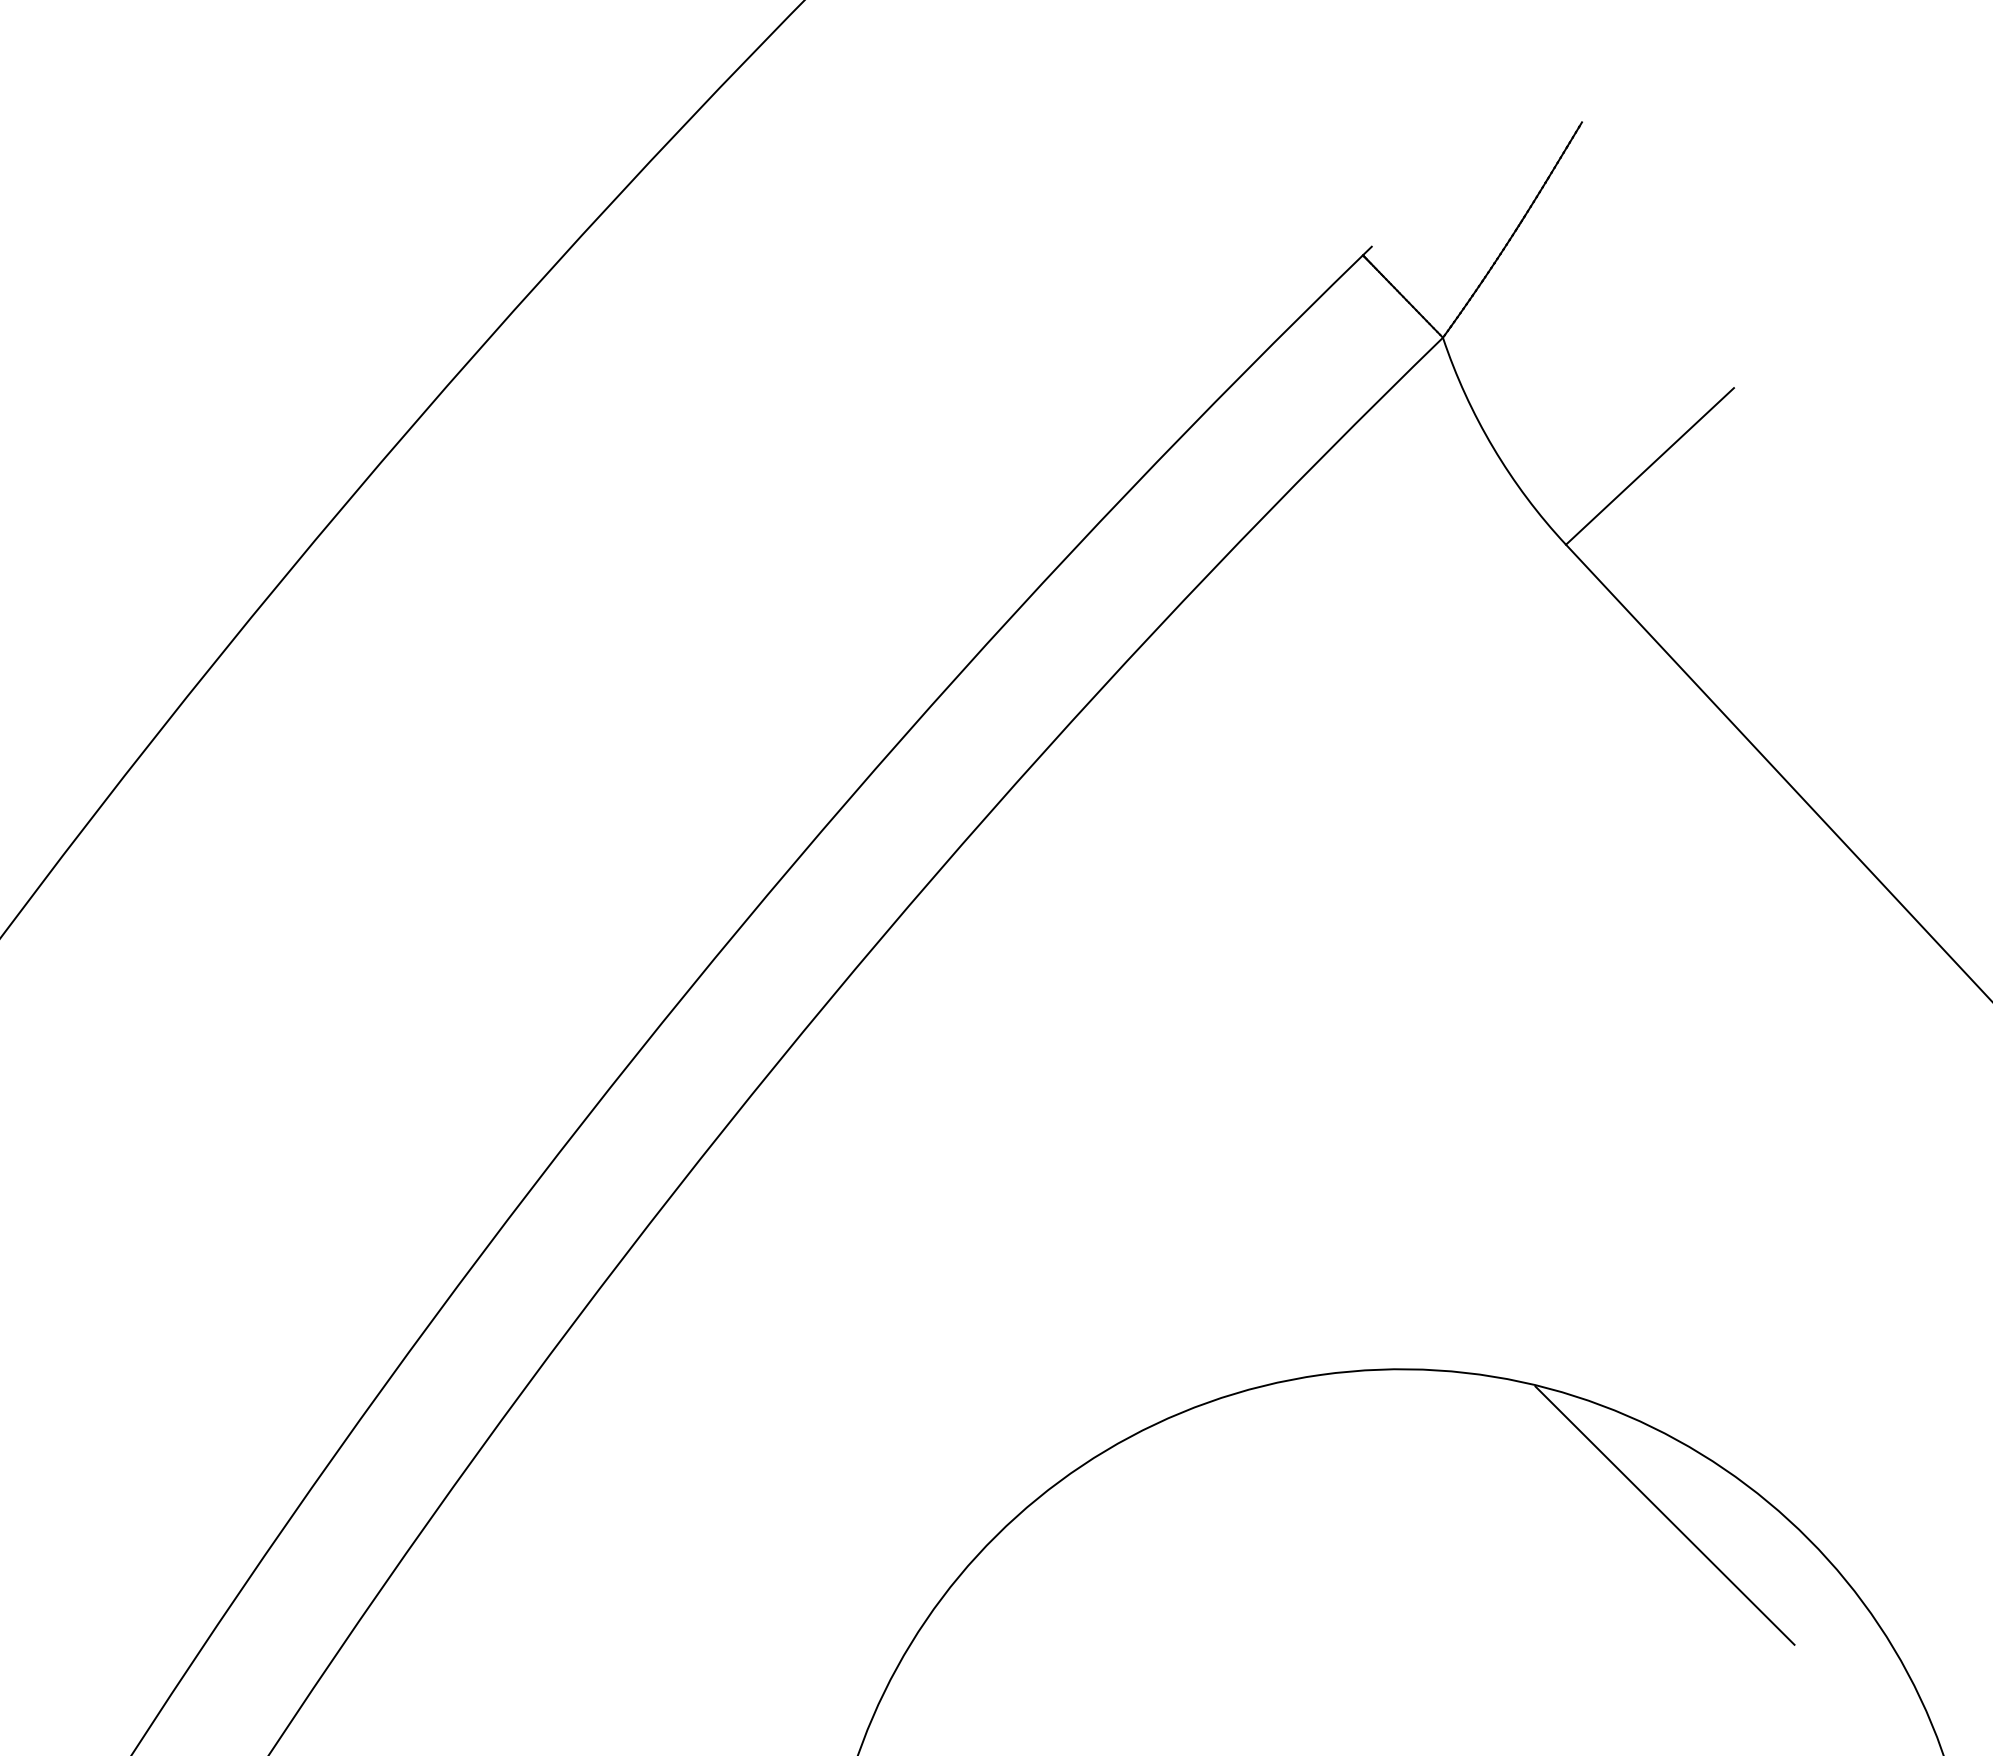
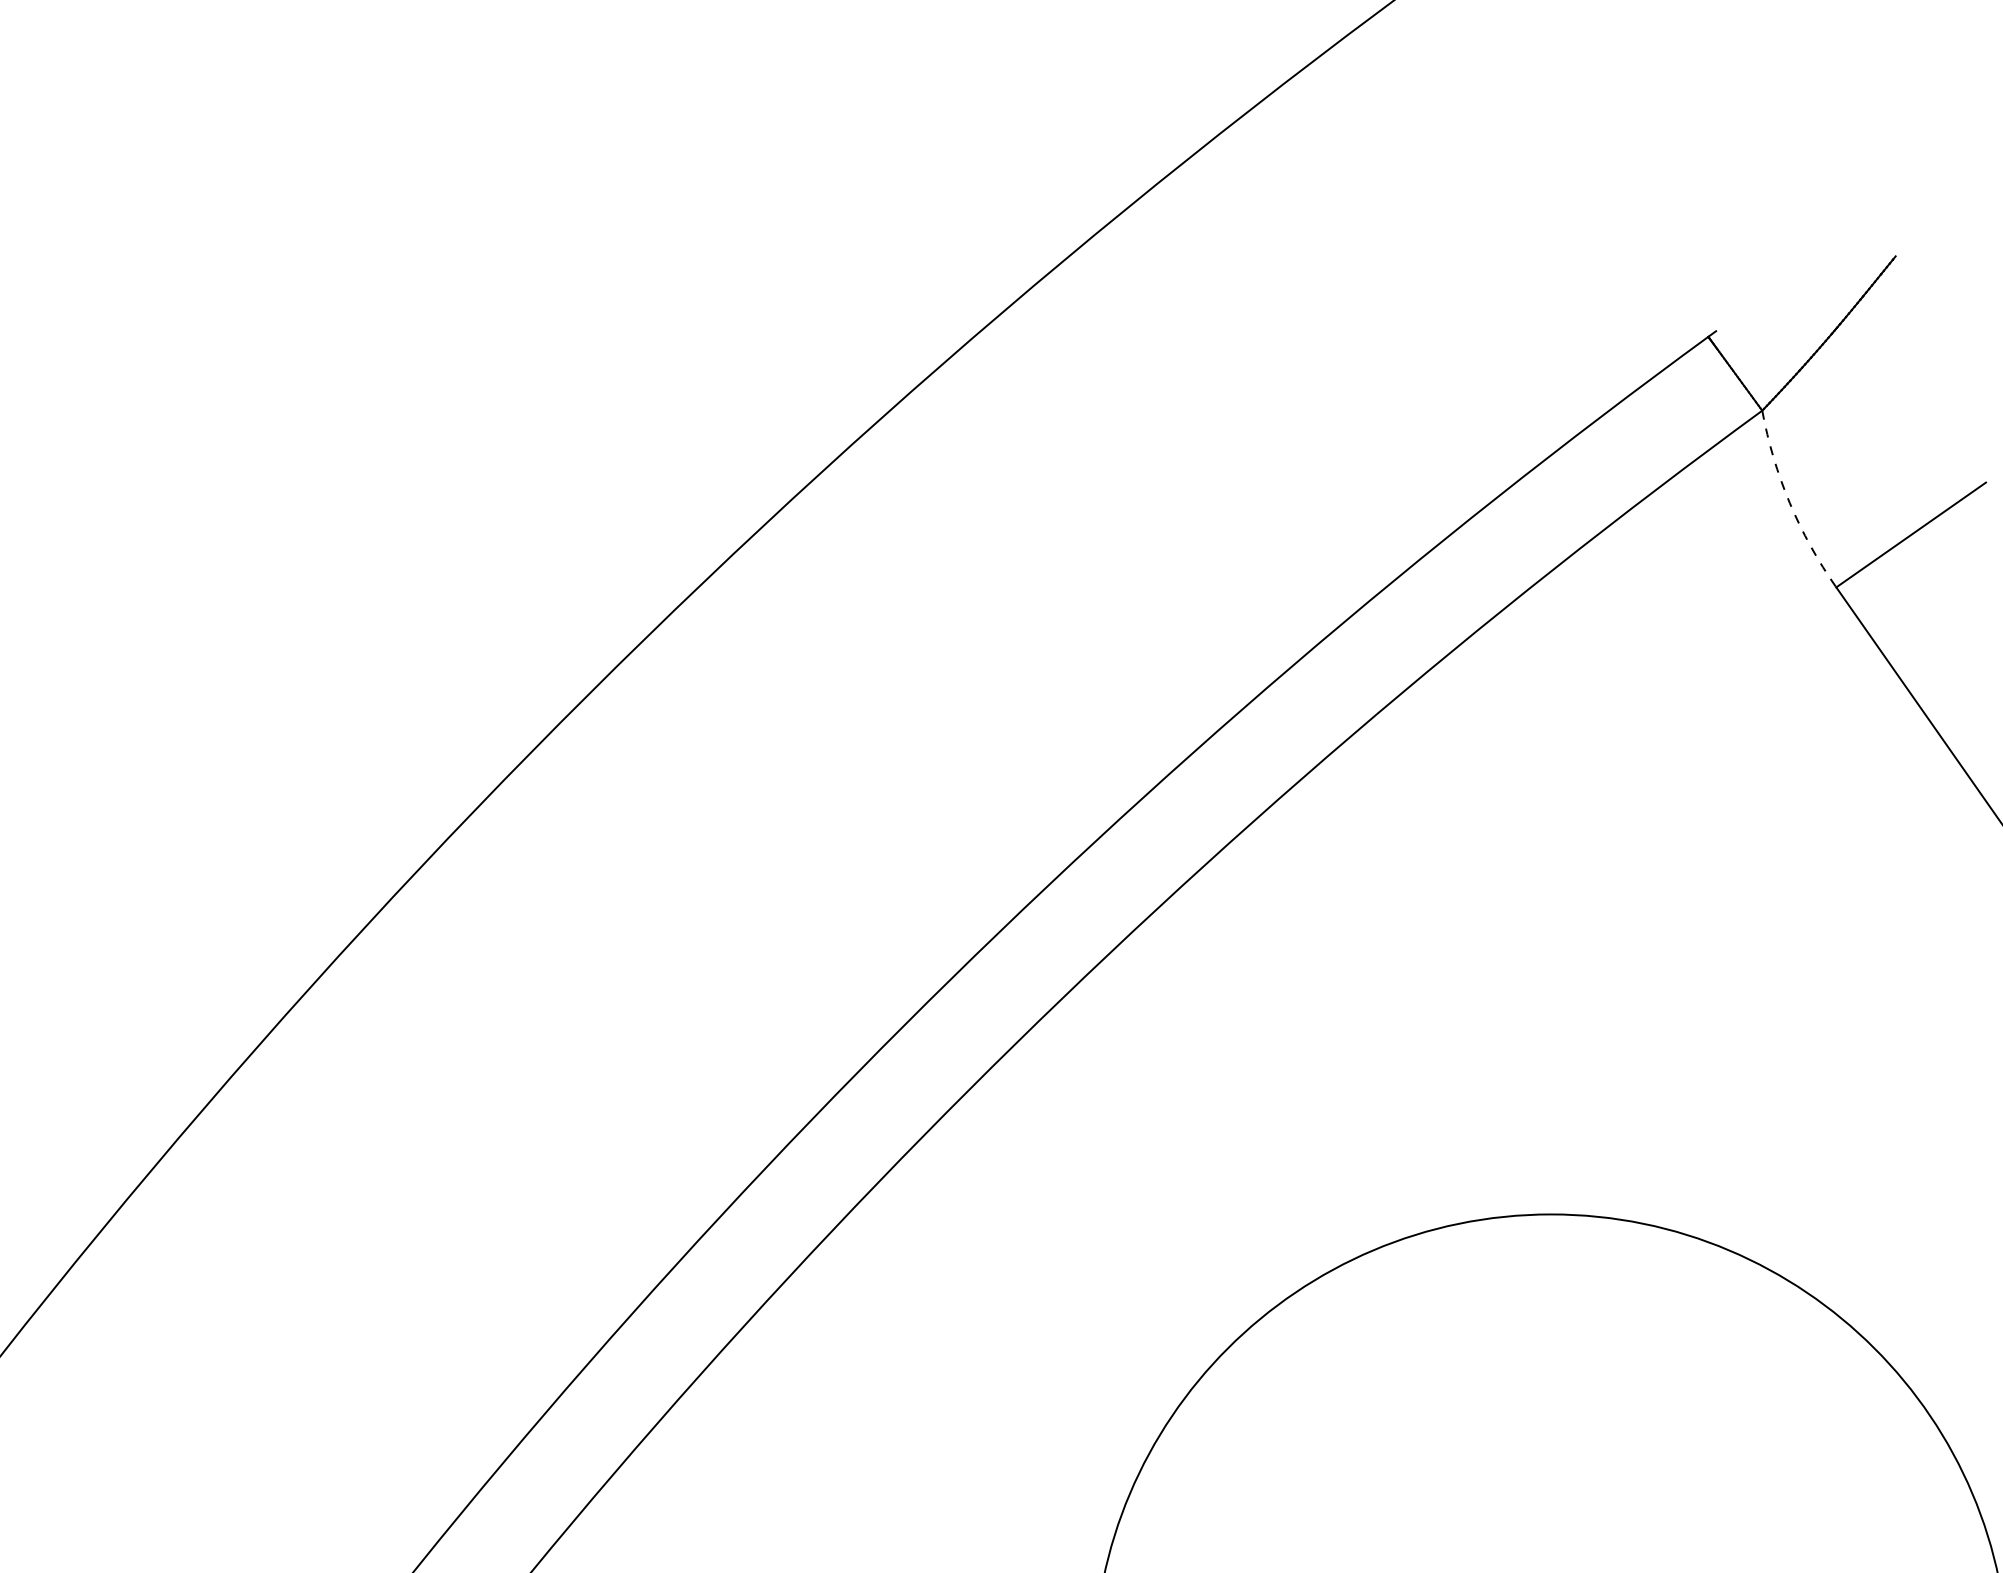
arc: (1493, 448) -> (1789, 503), solid -> dashed
line: (1664, 1515) -> (1806, 1363), removed

